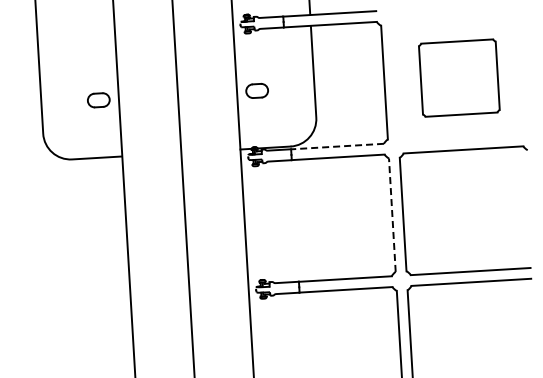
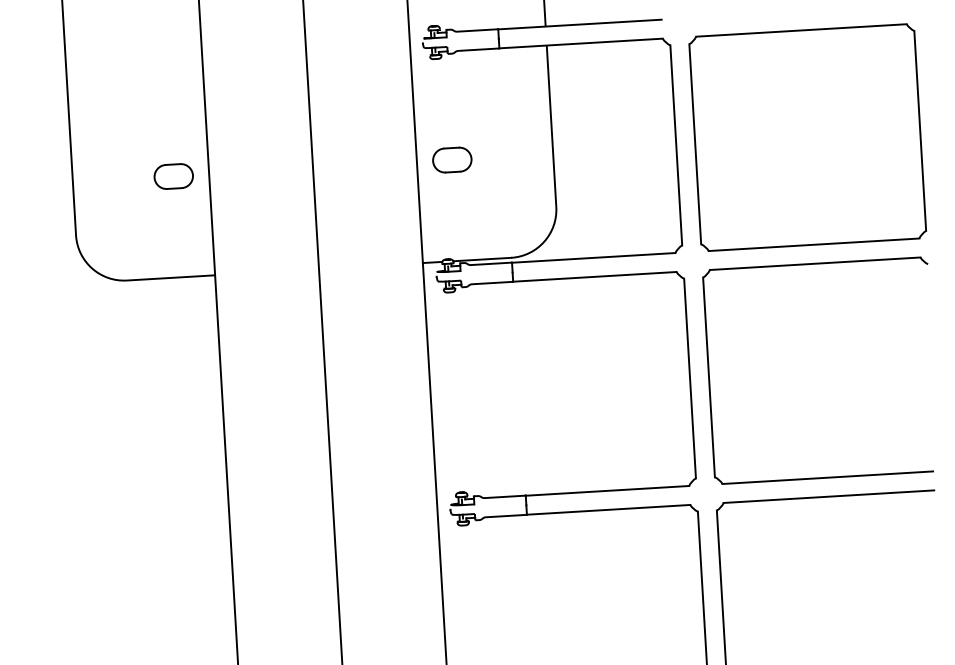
part: (459, 77) -> (808, 136), size x1.67
line: (337, 146) -> (593, 257), dashed -> solid
line: (392, 215) -> (690, 379), dashed -> solid

